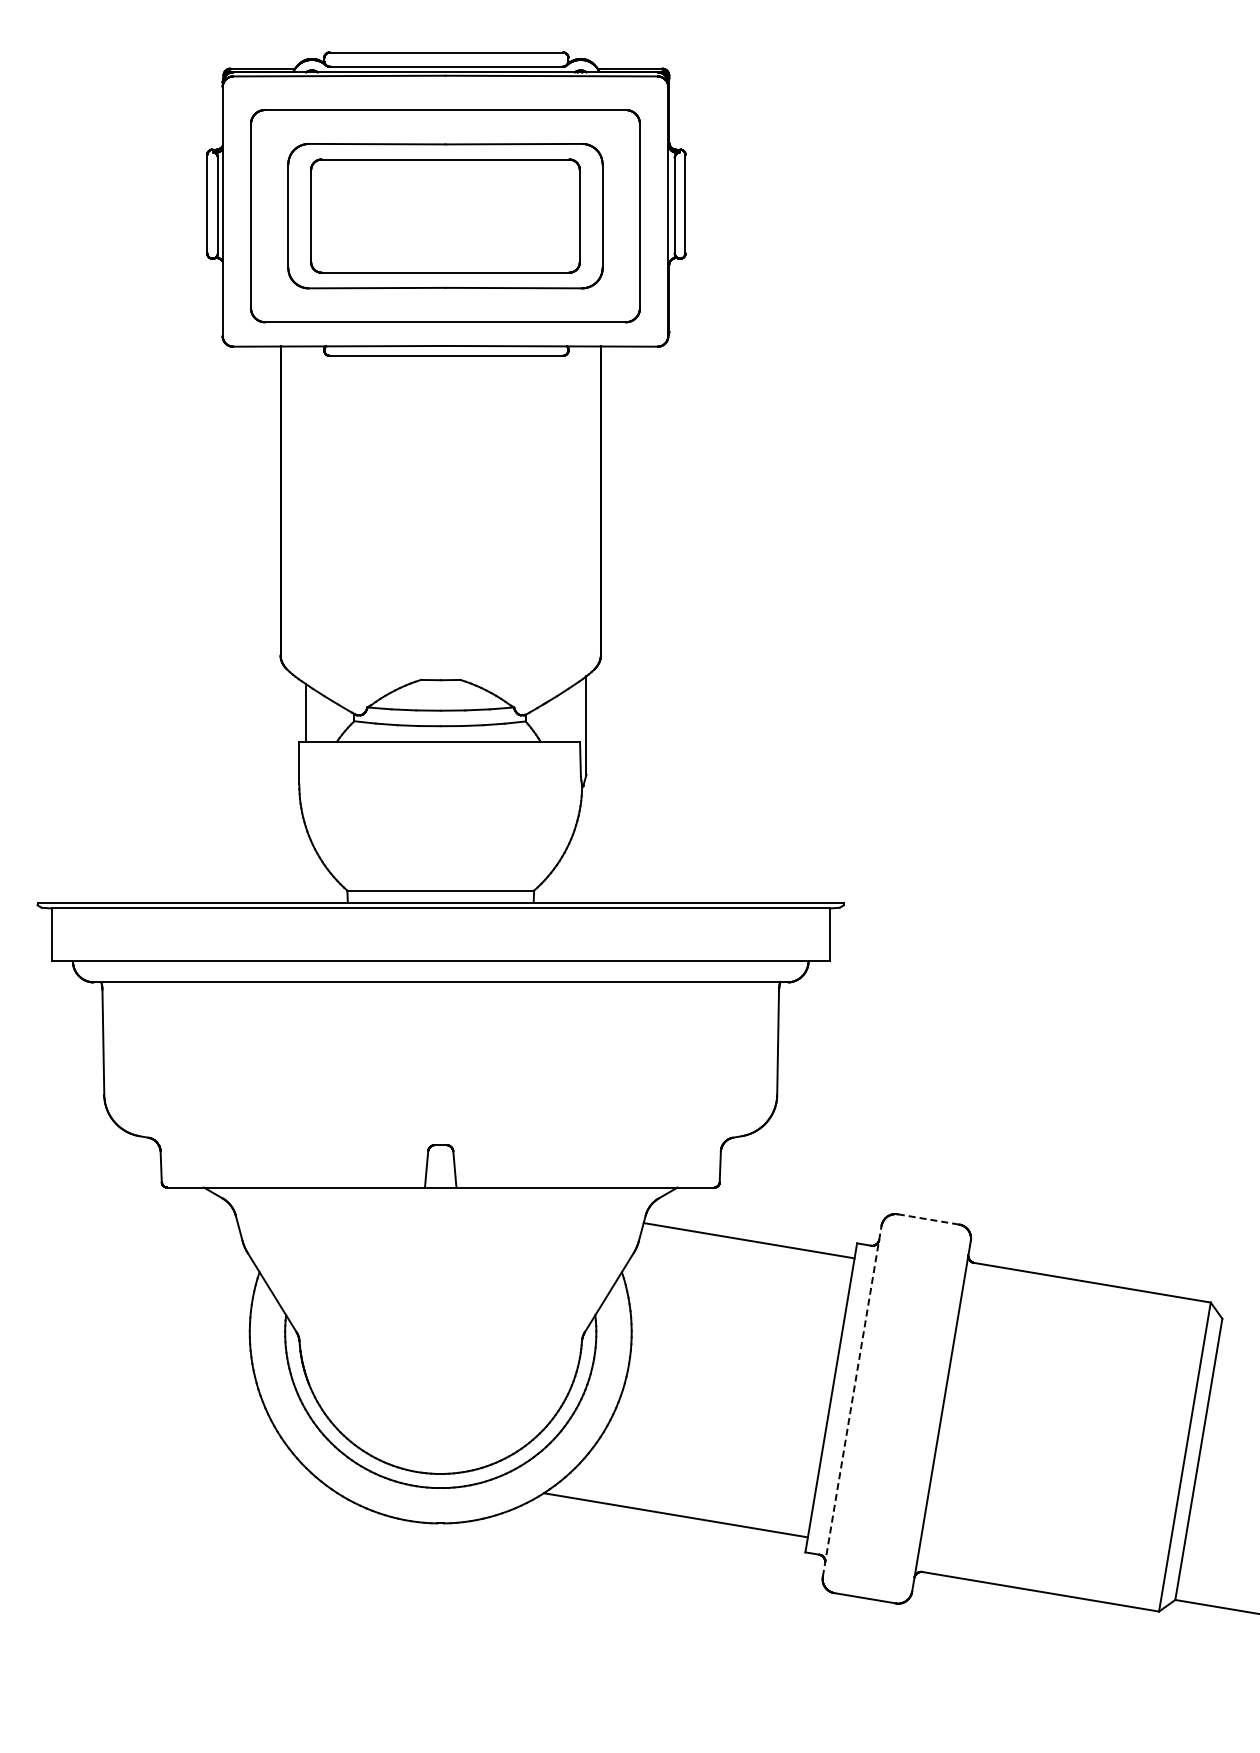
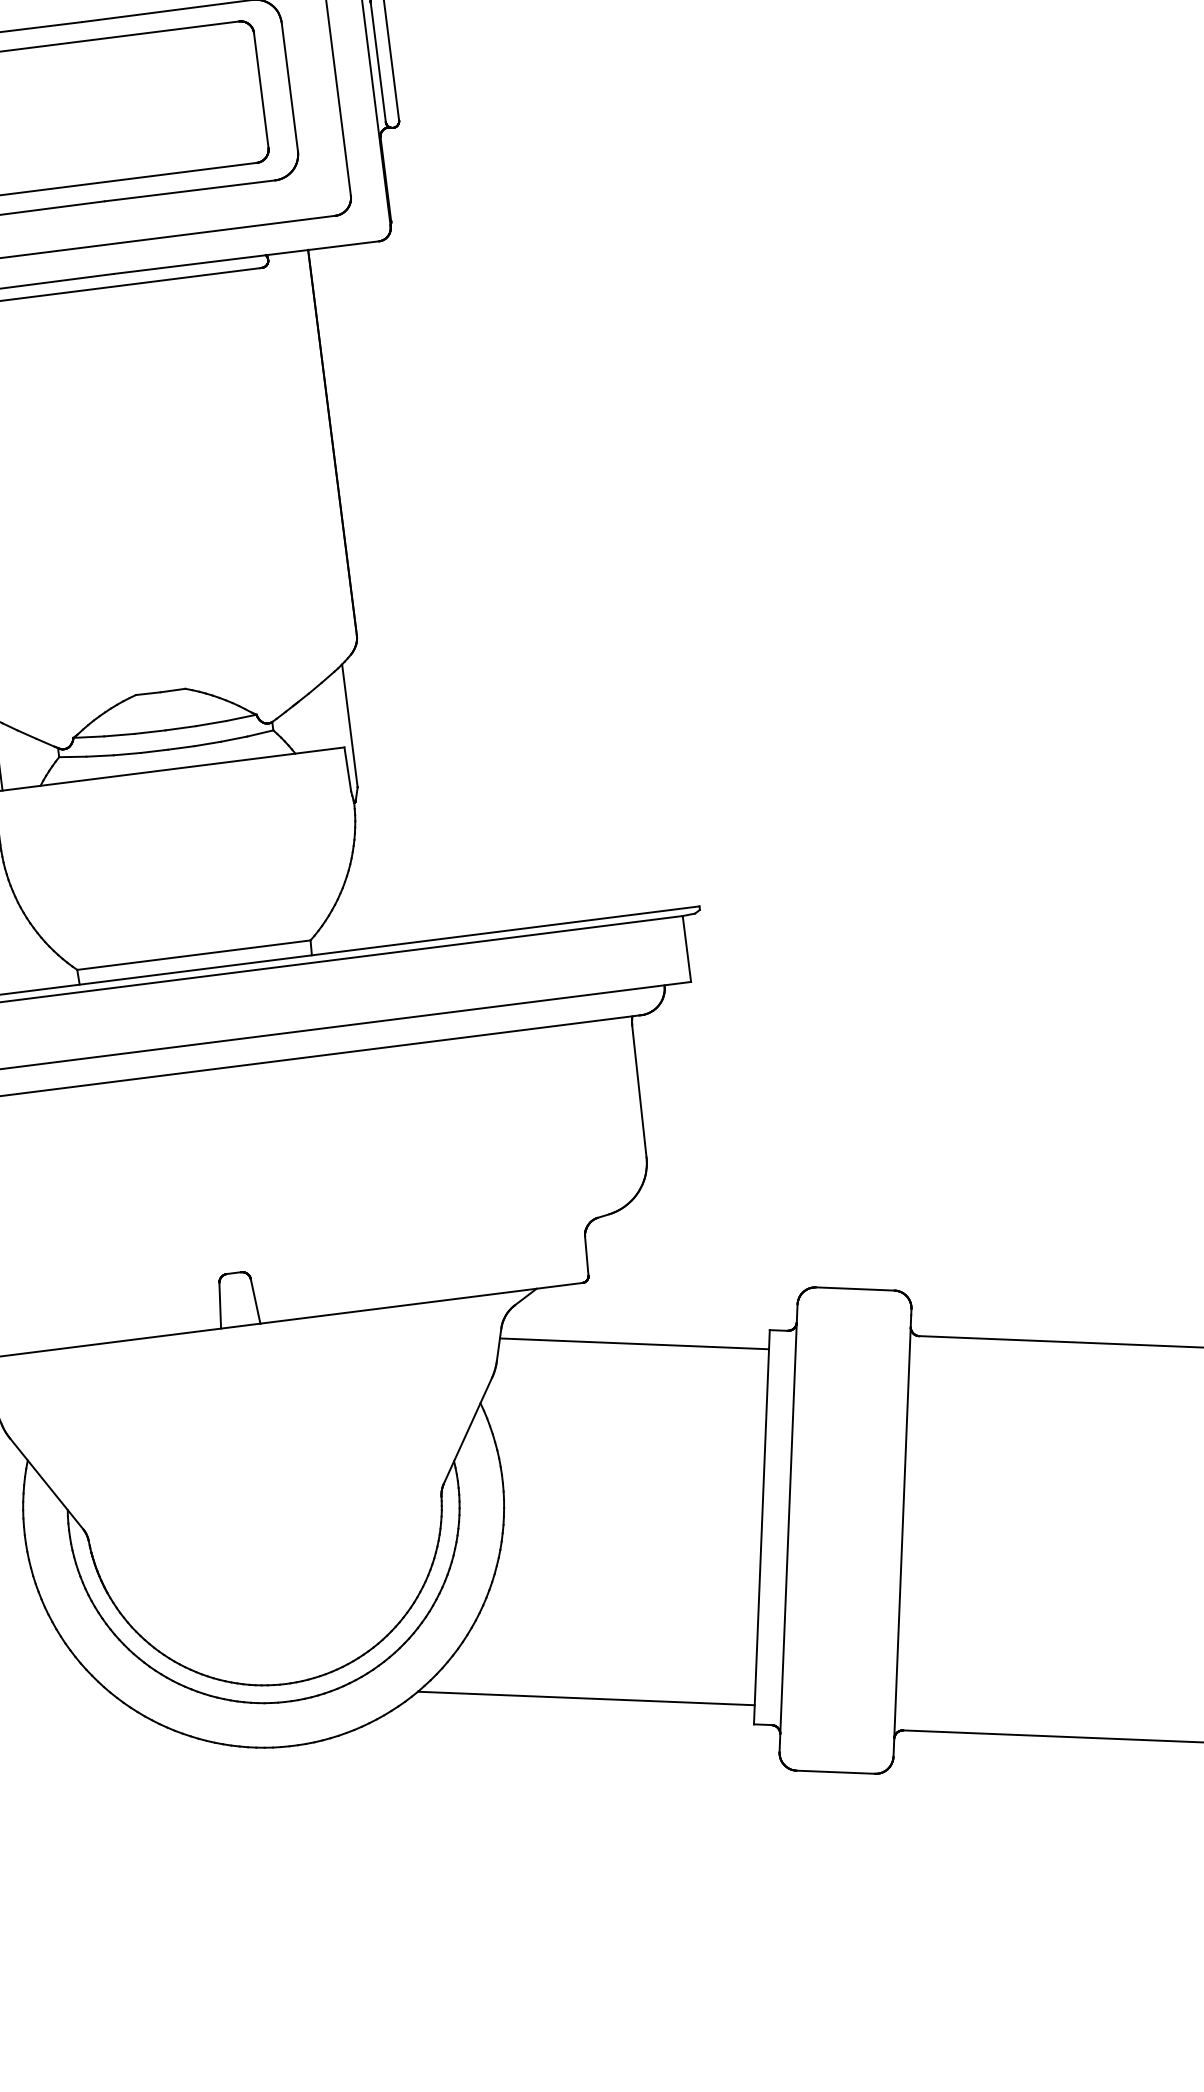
line: (929, 1219) -> (856, 1288), dashed -> solid
line: (852, 1401) -> (788, 1528), dashed -> solid

